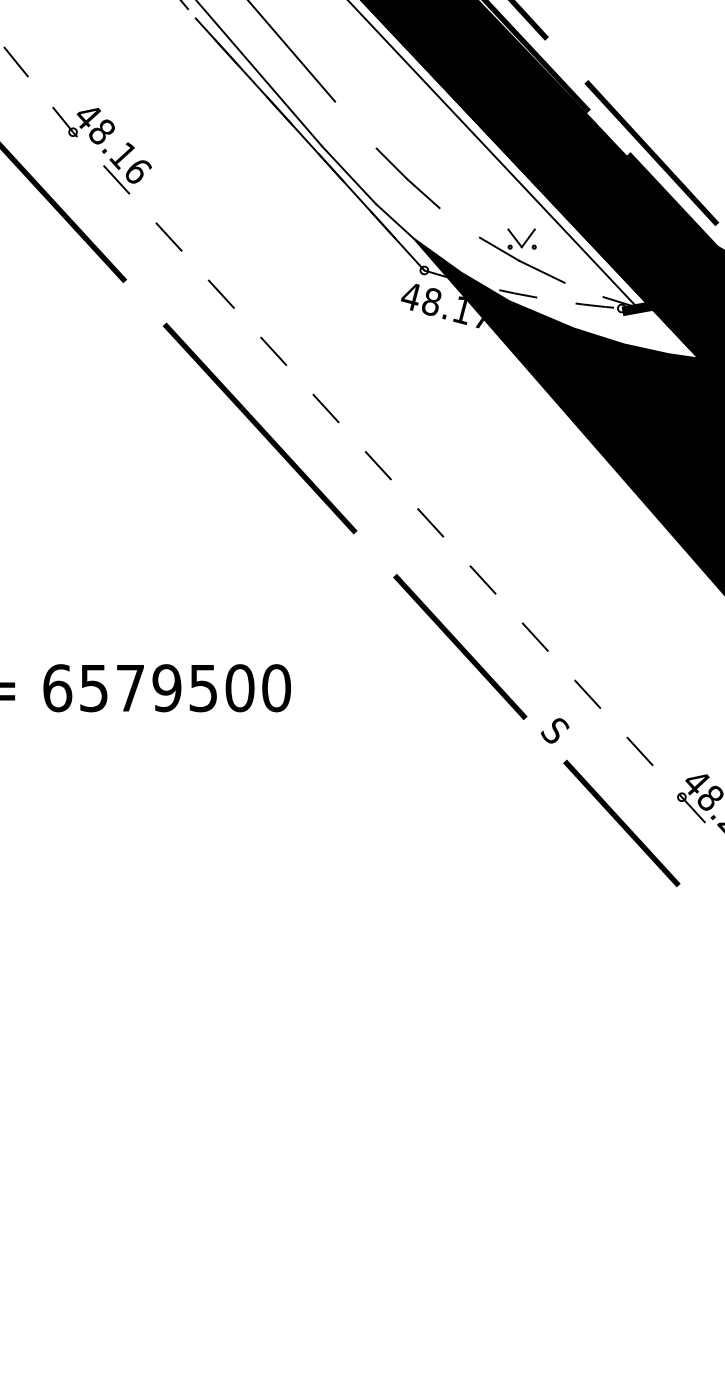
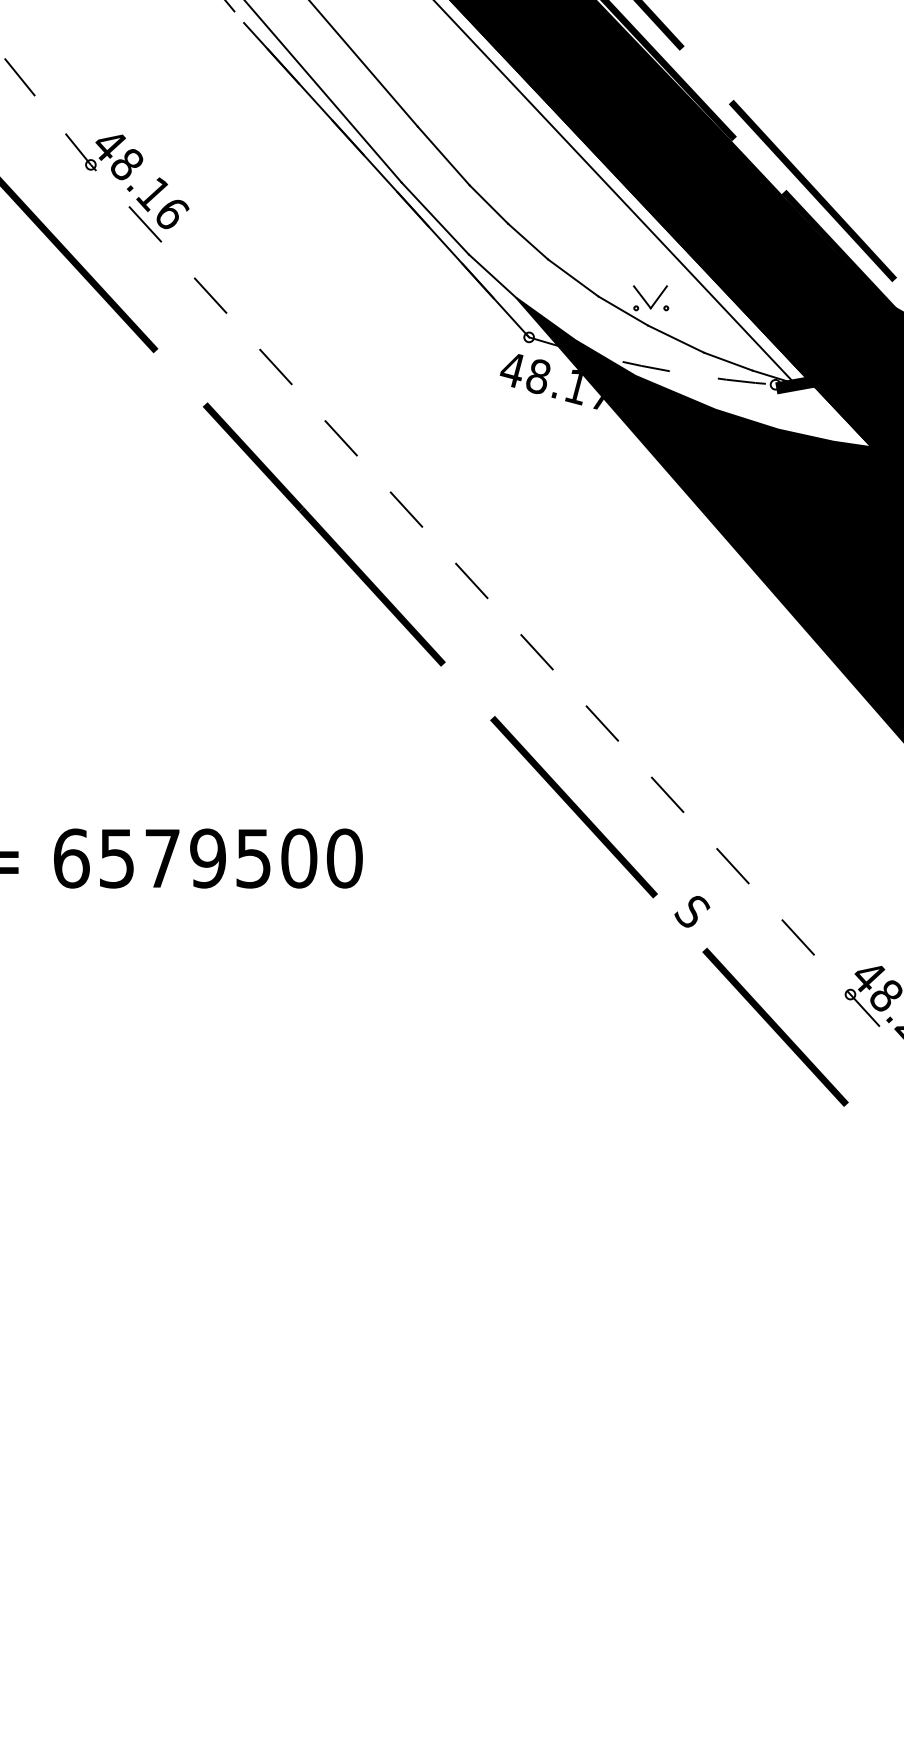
line: (355, 124) -> (443, 155), added
line: (459, 222) -> (573, 277), added
line: (583, 289) -> (727, 361), added

